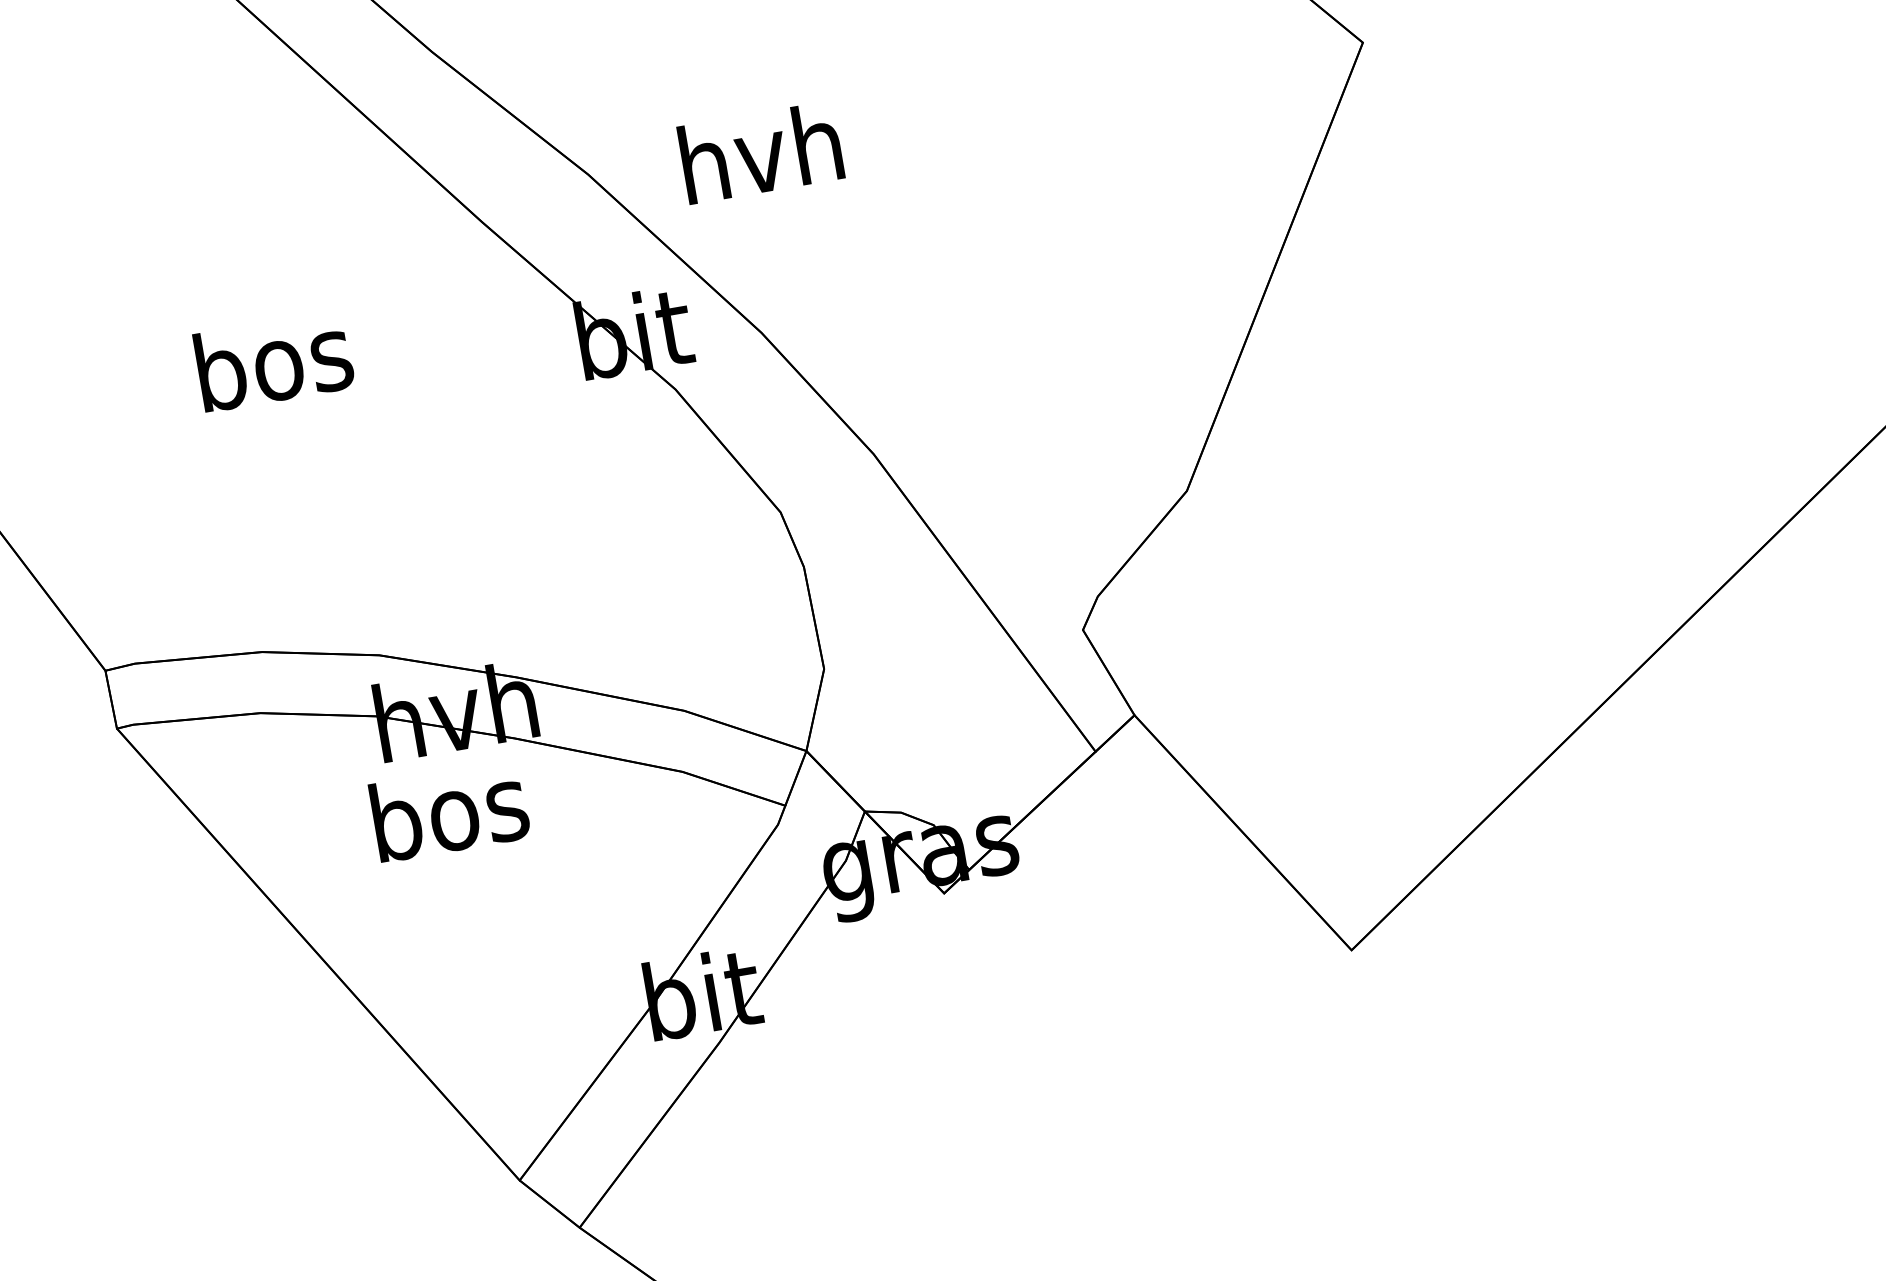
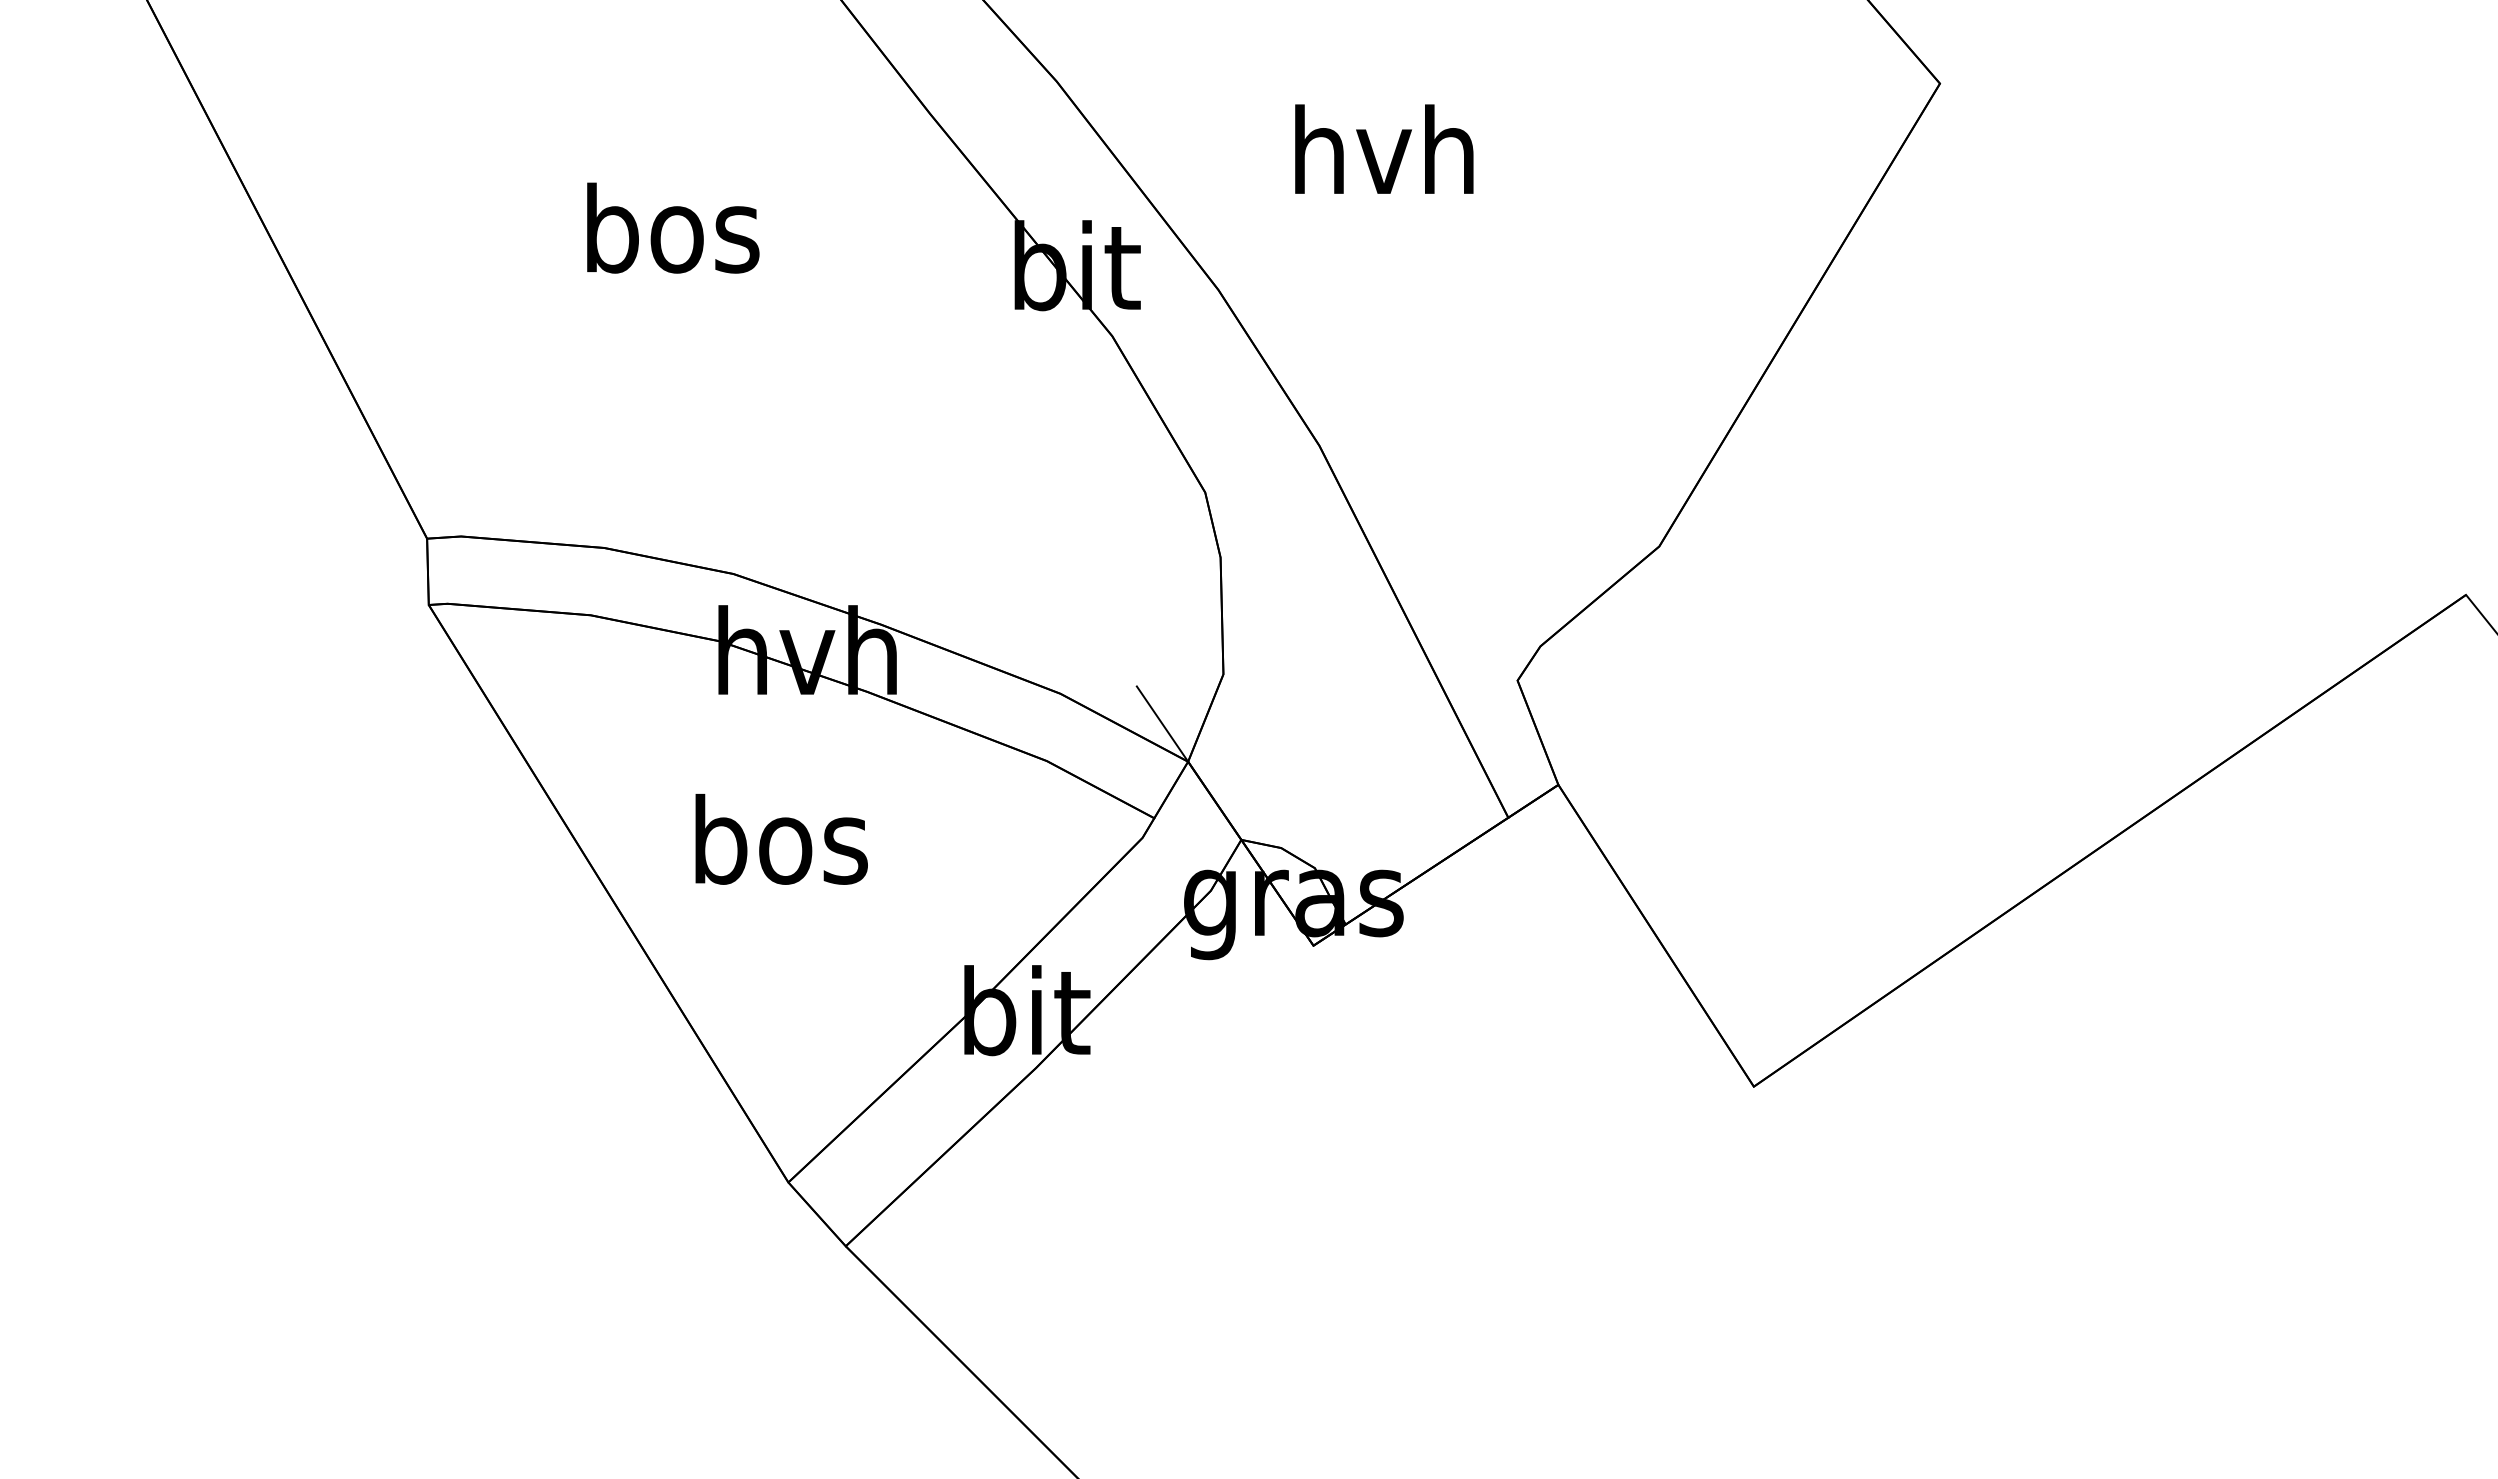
text: (761, 151) -> (1384, 148), moved
line: (778, 721) -> (1162, 723), added
text: (449, 811) -> (781, 839), moved

